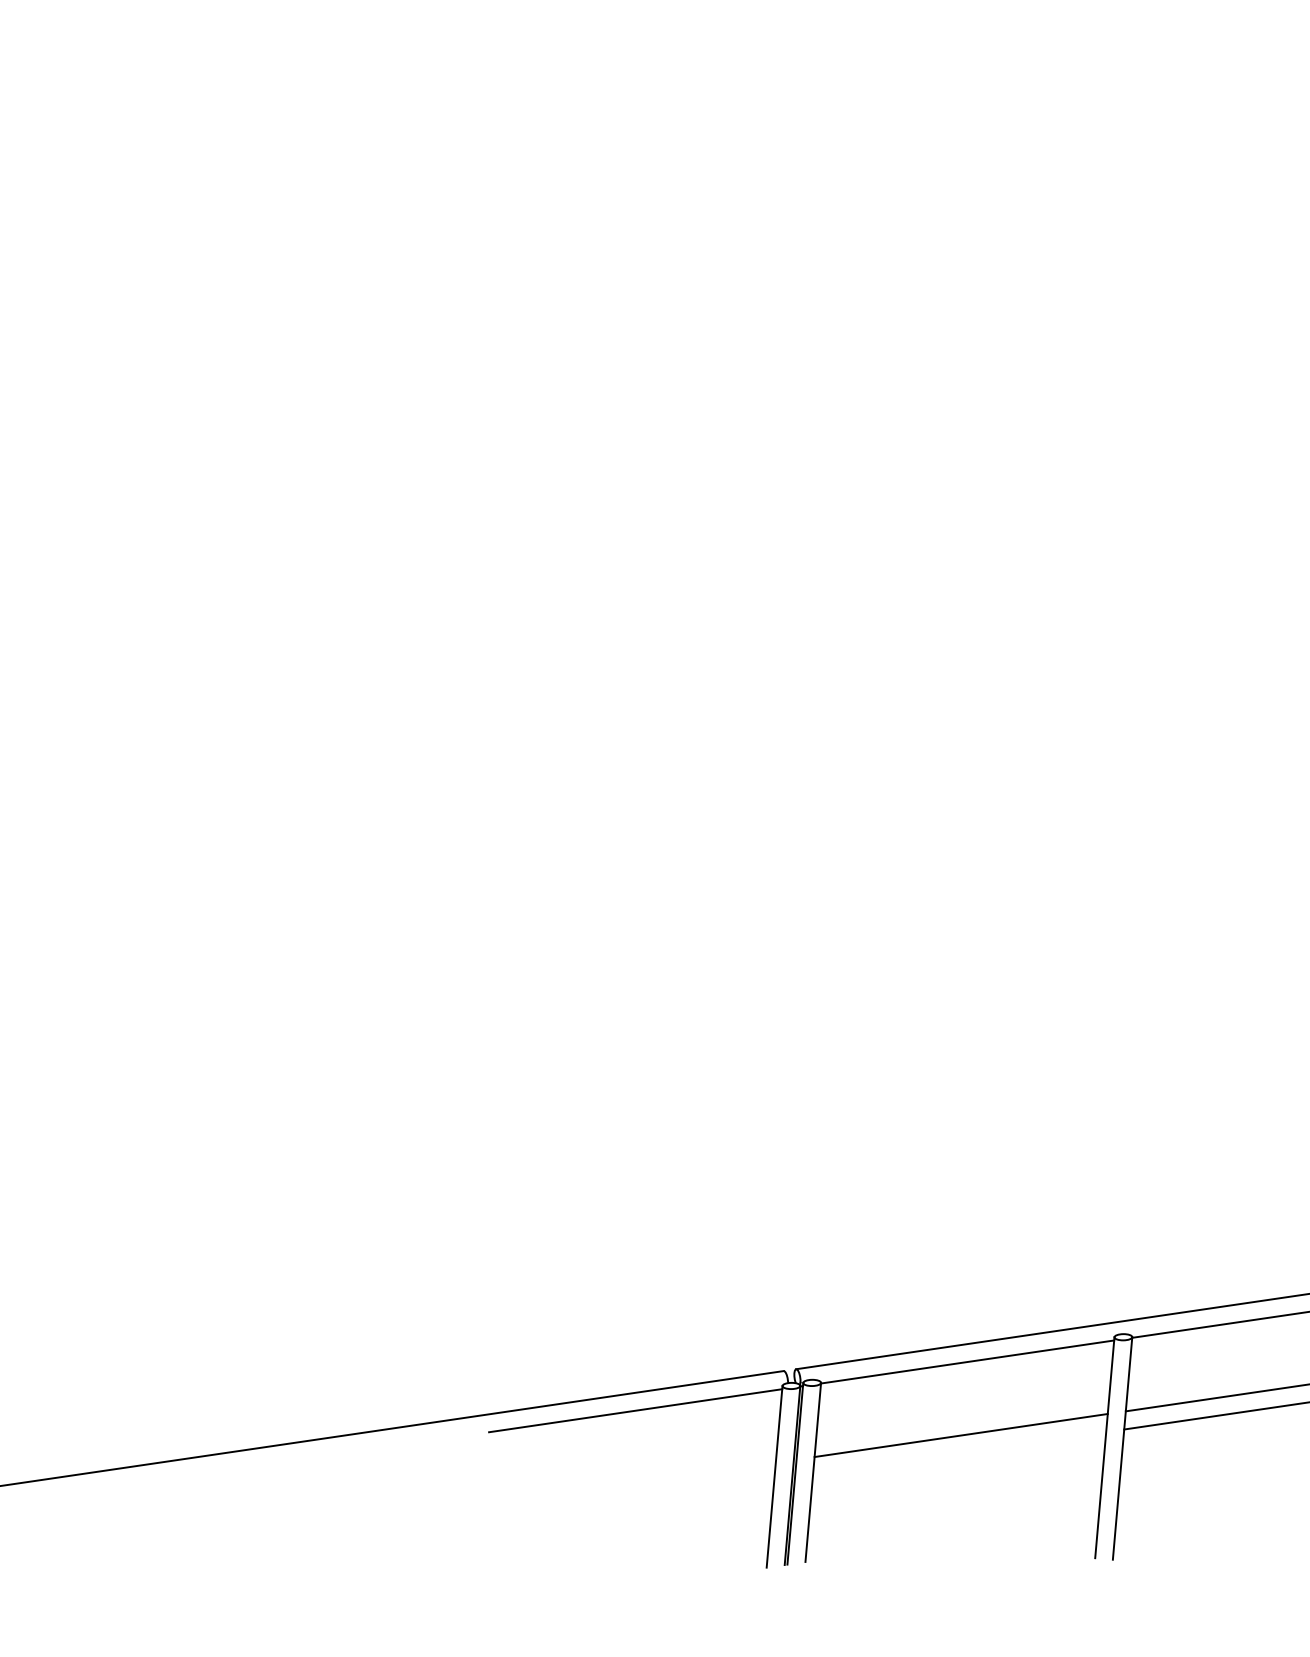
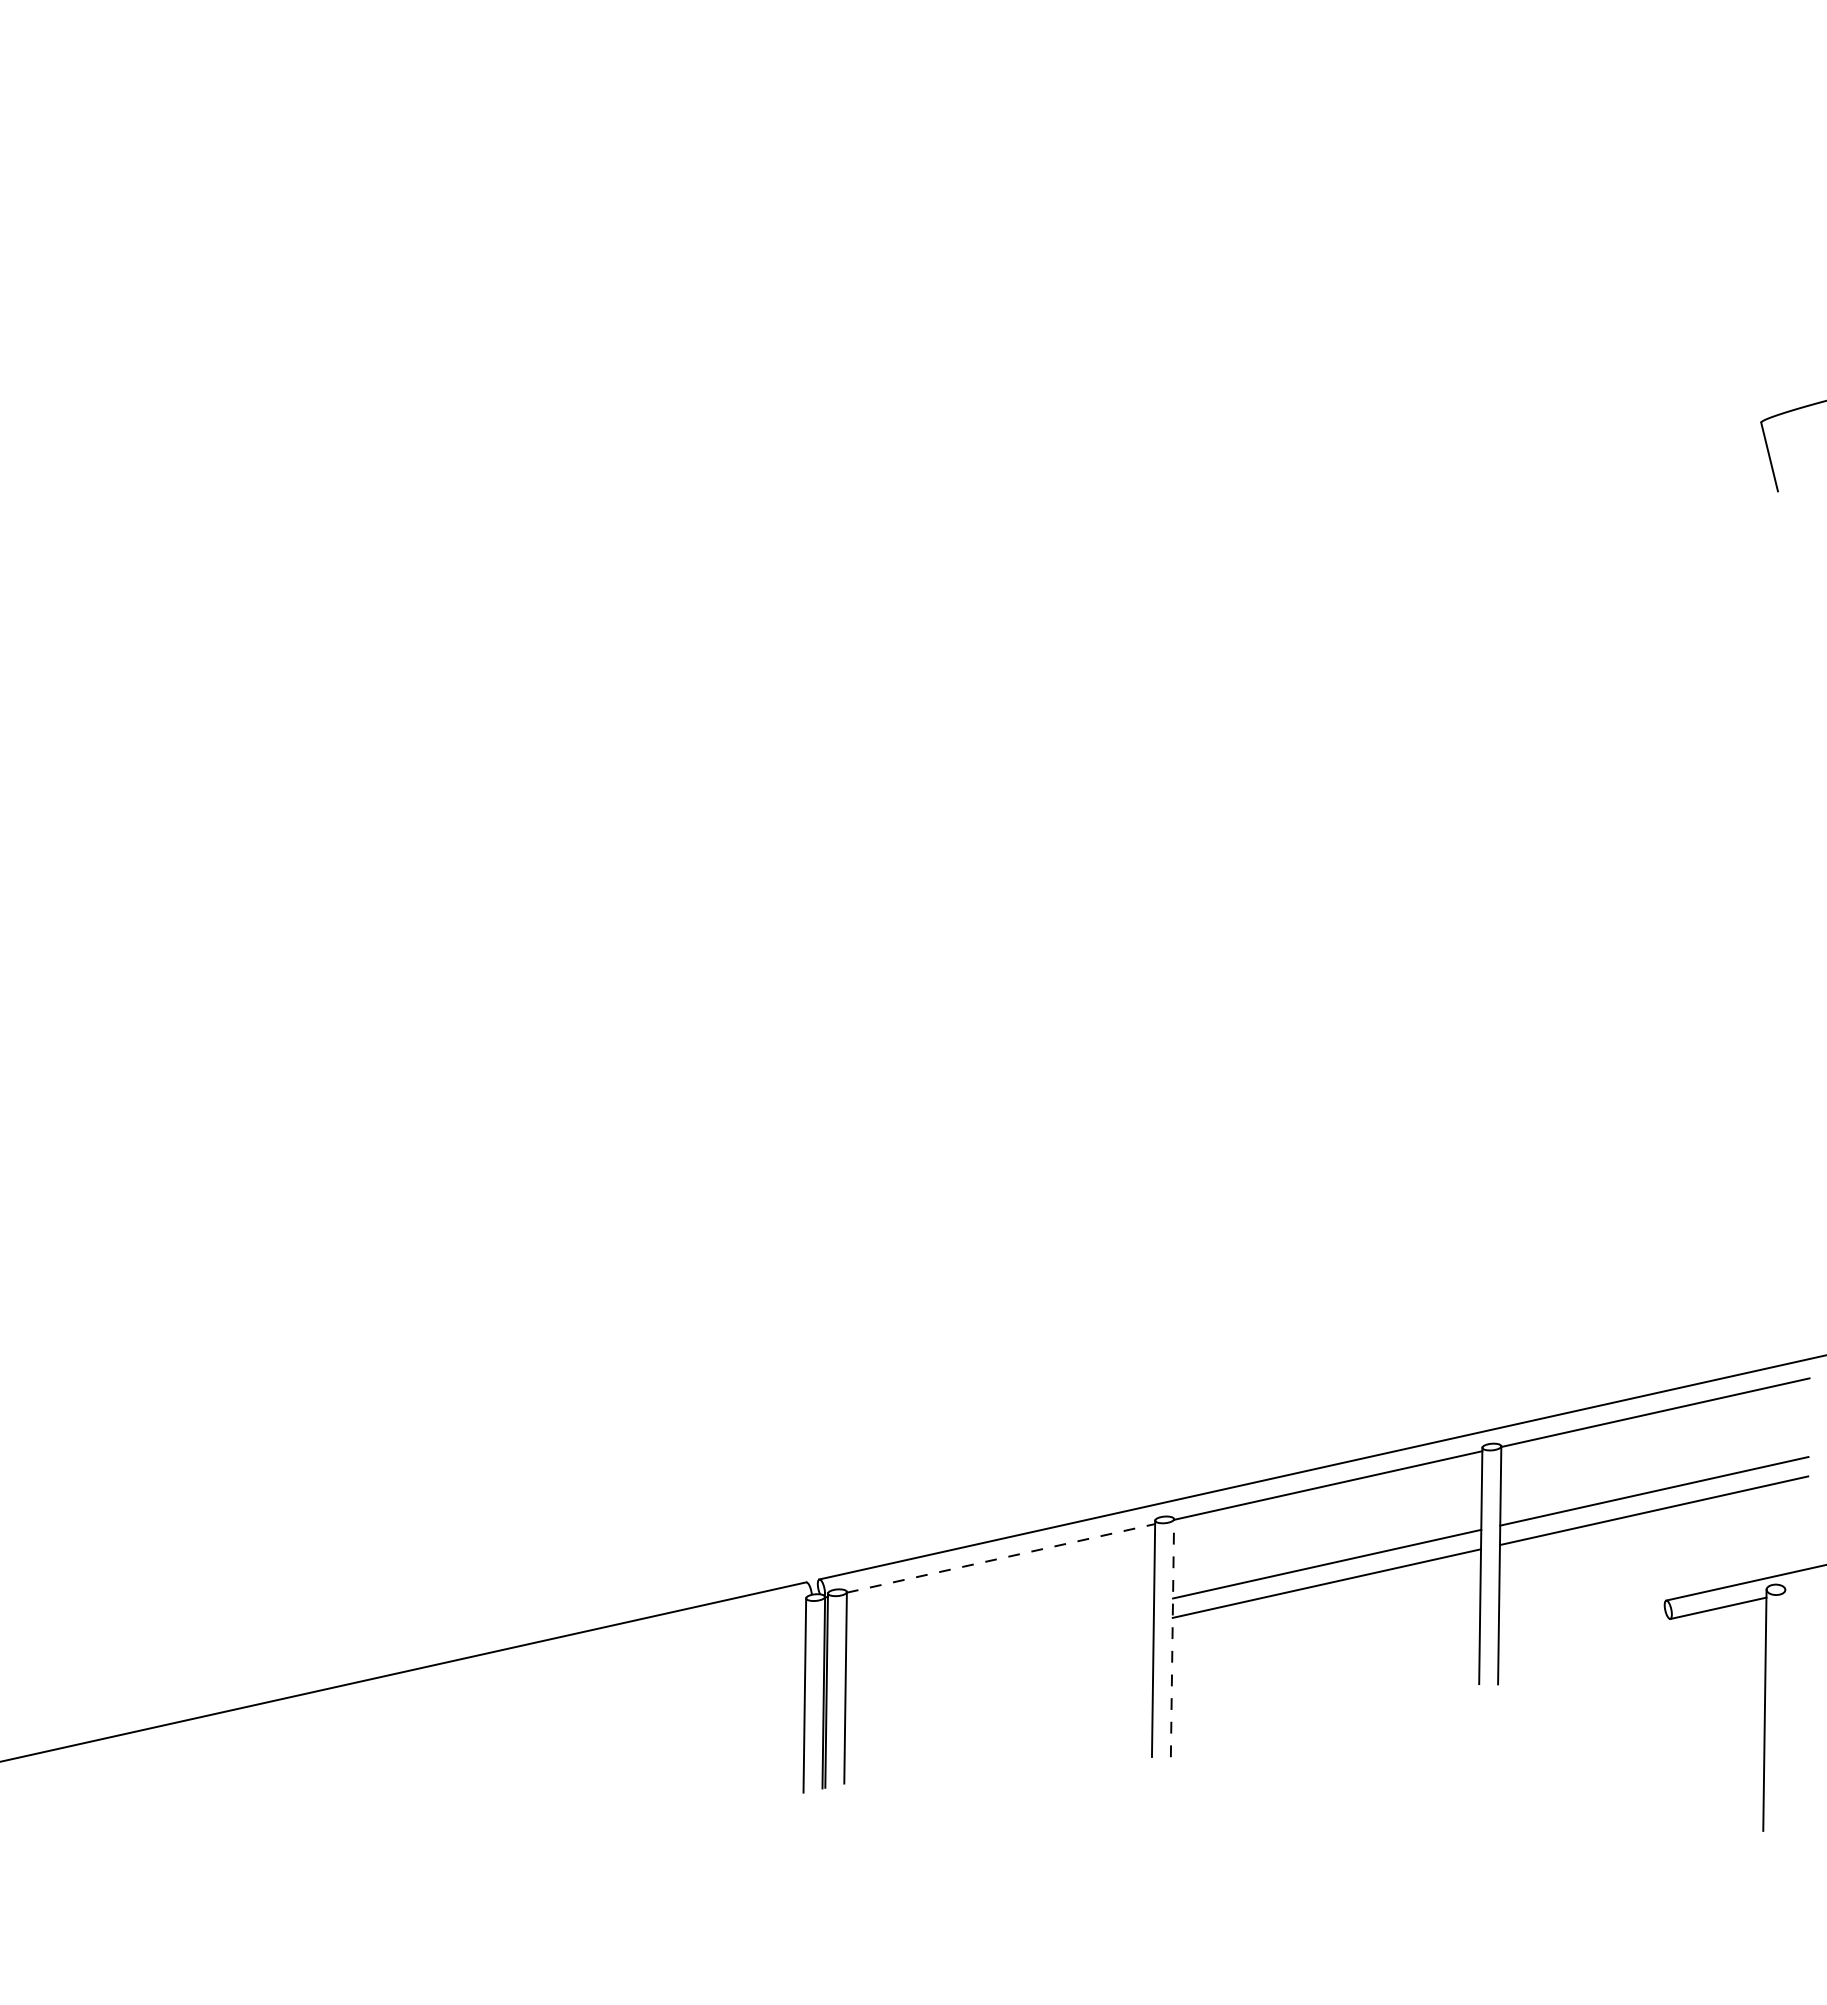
line: (968, 1362) -> (1001, 1558), solid -> dashed
line: (635, 1410) -> (651, 1635), removed
line: (960, 1434) -> (999, 1636), removed
line: (1122, 1448) -> (1172, 1638), solid -> dashed

